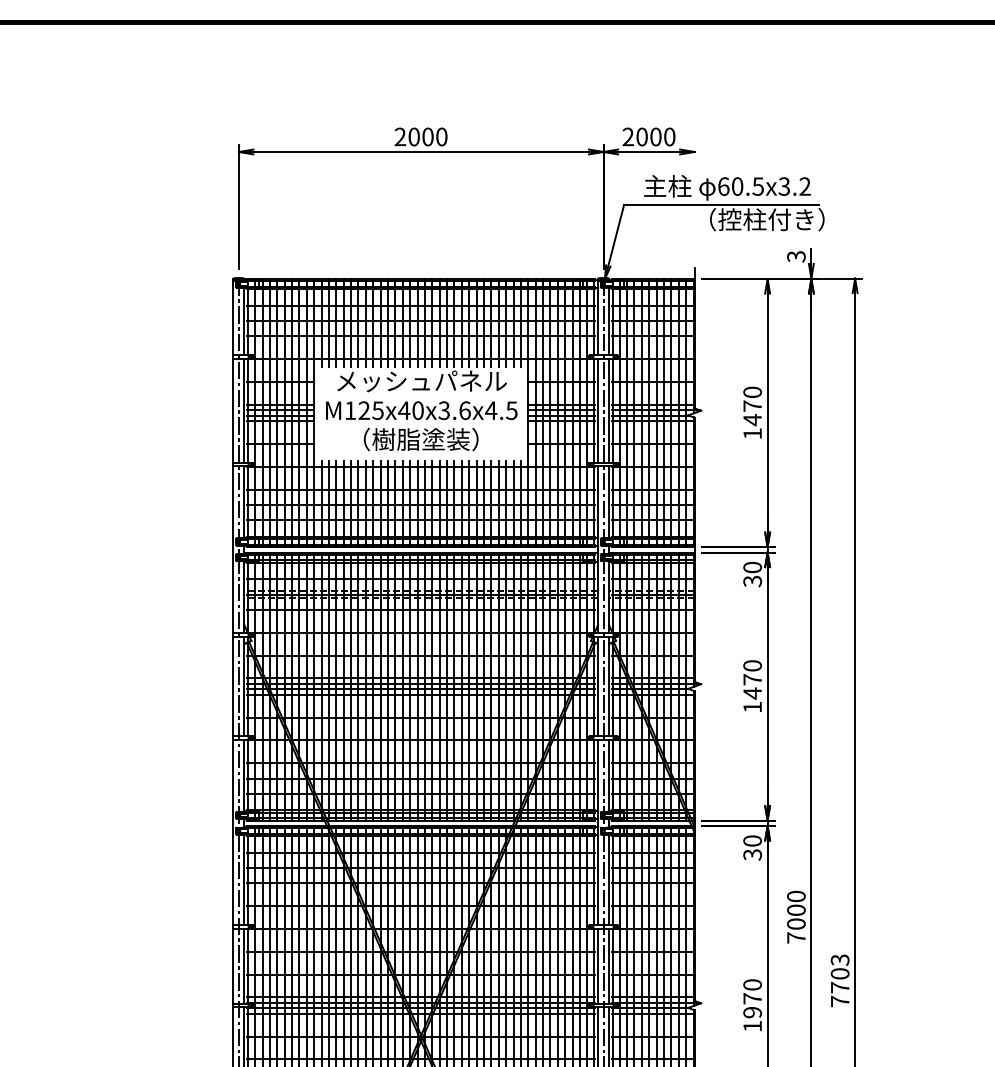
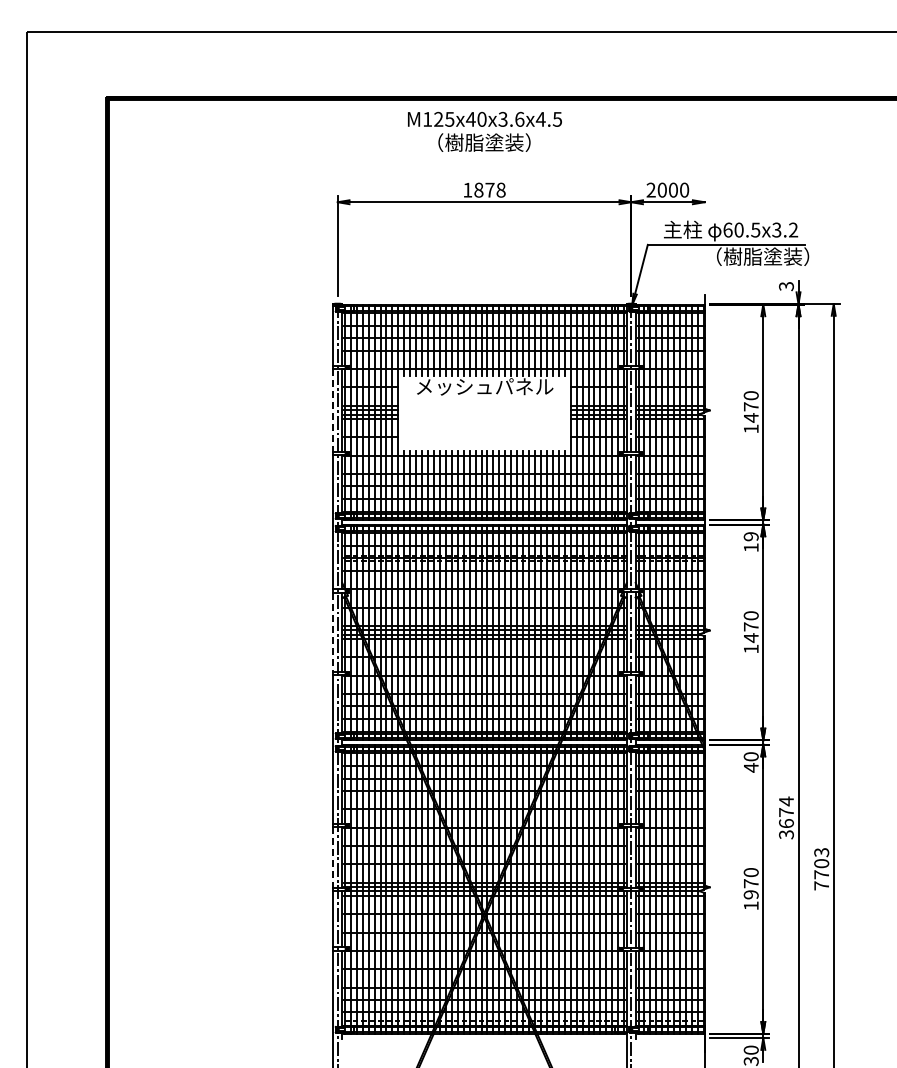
text: (421, 136) -> (484, 189), 2000 -> 1878
text: (766, 219) -> (762, 256), （控柱付き） -> （樹脂塗装）
line: (233, 410) -> (333, 410), solid -> dashed
text: (421, 425) -> (484, 131), moved
text: (751, 574) -> (750, 542), 30 -> 19
line: (233, 686) -> (333, 632), solid -> dashed
text: (751, 854) -> (750, 767), 30 -> 40
text: (796, 916) -> (786, 817), 7000 -> 3674
line: (233, 966) -> (333, 857), solid -> dashed

